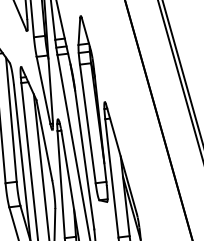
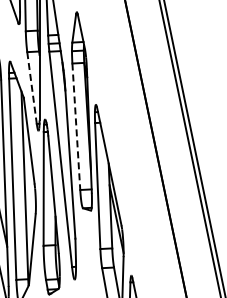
line: (44, 90) -> (32, 88), solid -> dashed
line: (88, 124) -> (76, 127), solid -> dashed

